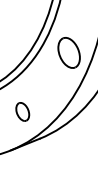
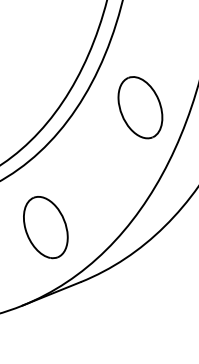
part: (22, 111) -> (45, 226), size x1.67

